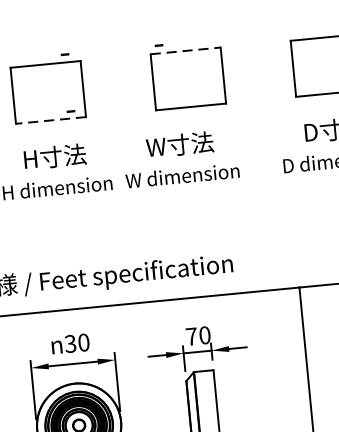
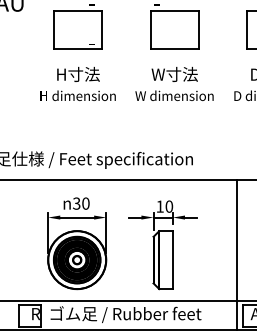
line: (186, 50) -> (175, 10), dashed -> solid
line: (50, 120) -> (77, 49), dashed -> solid
text: (180, 157) -> (174, 83), moved
text: (190, 336) -> (159, 206), 70 -> 10

